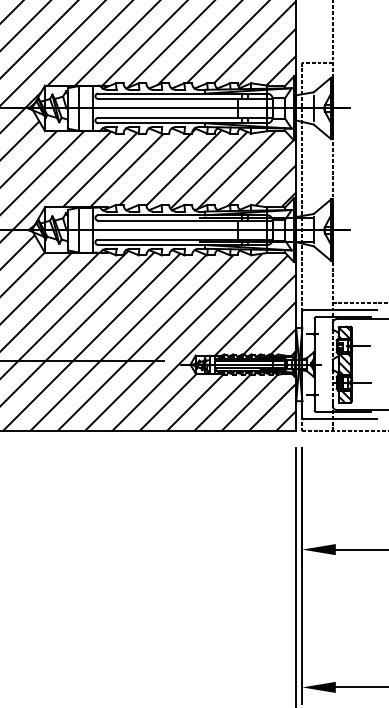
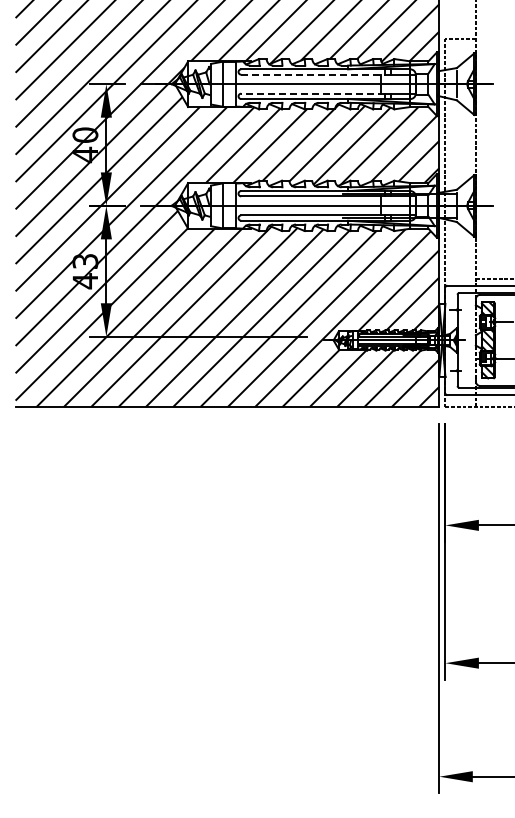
line: (170, 98) -> (313, 74), solid -> dashed
line: (169, 117) -> (312, 93), solid -> dashed

